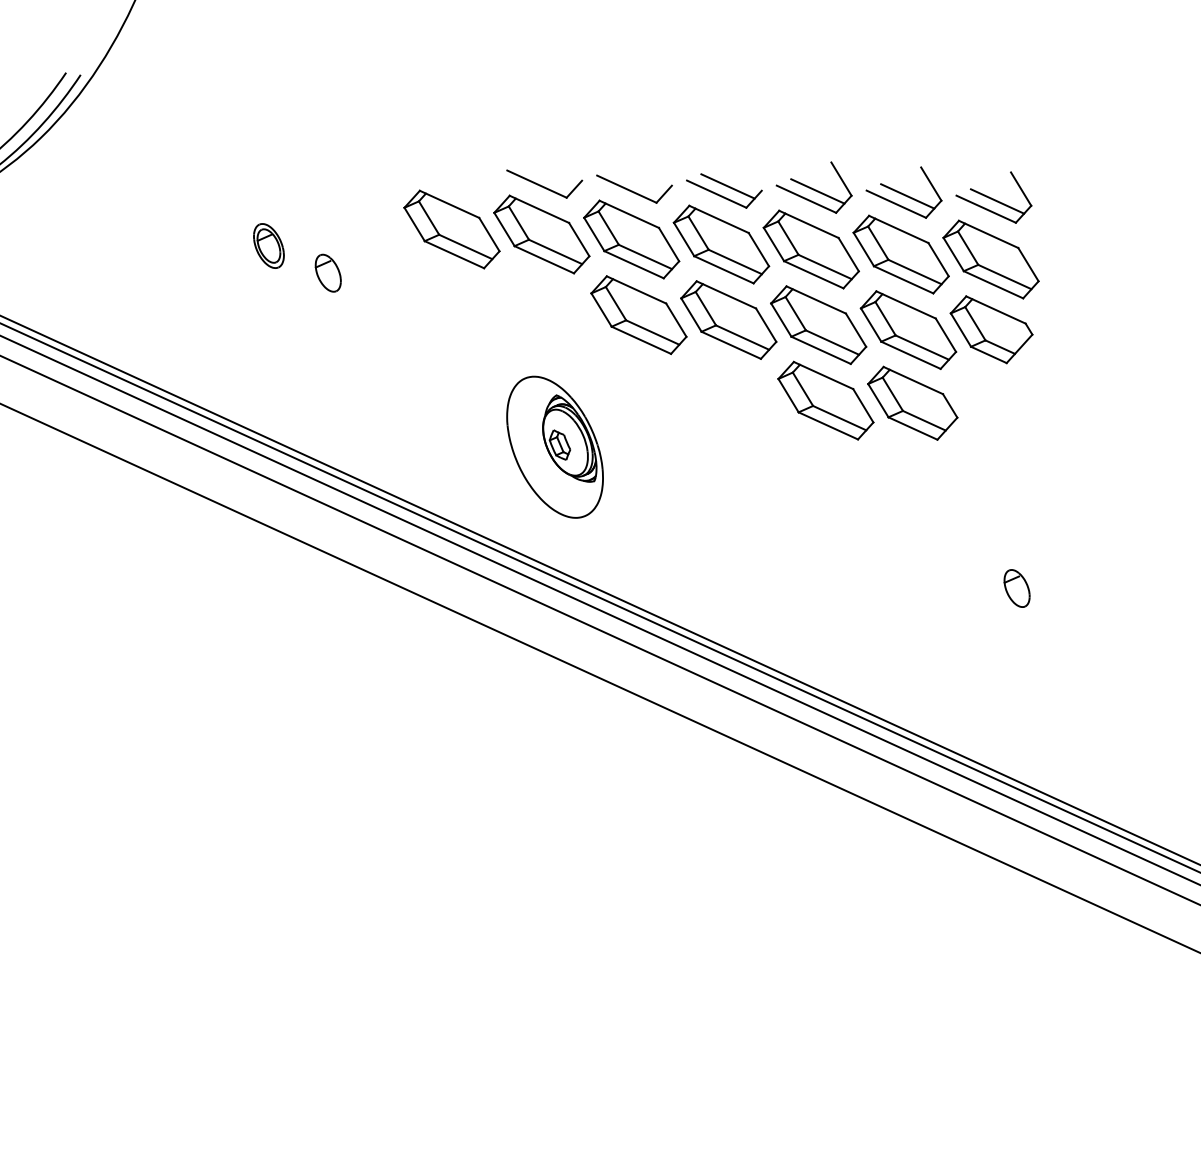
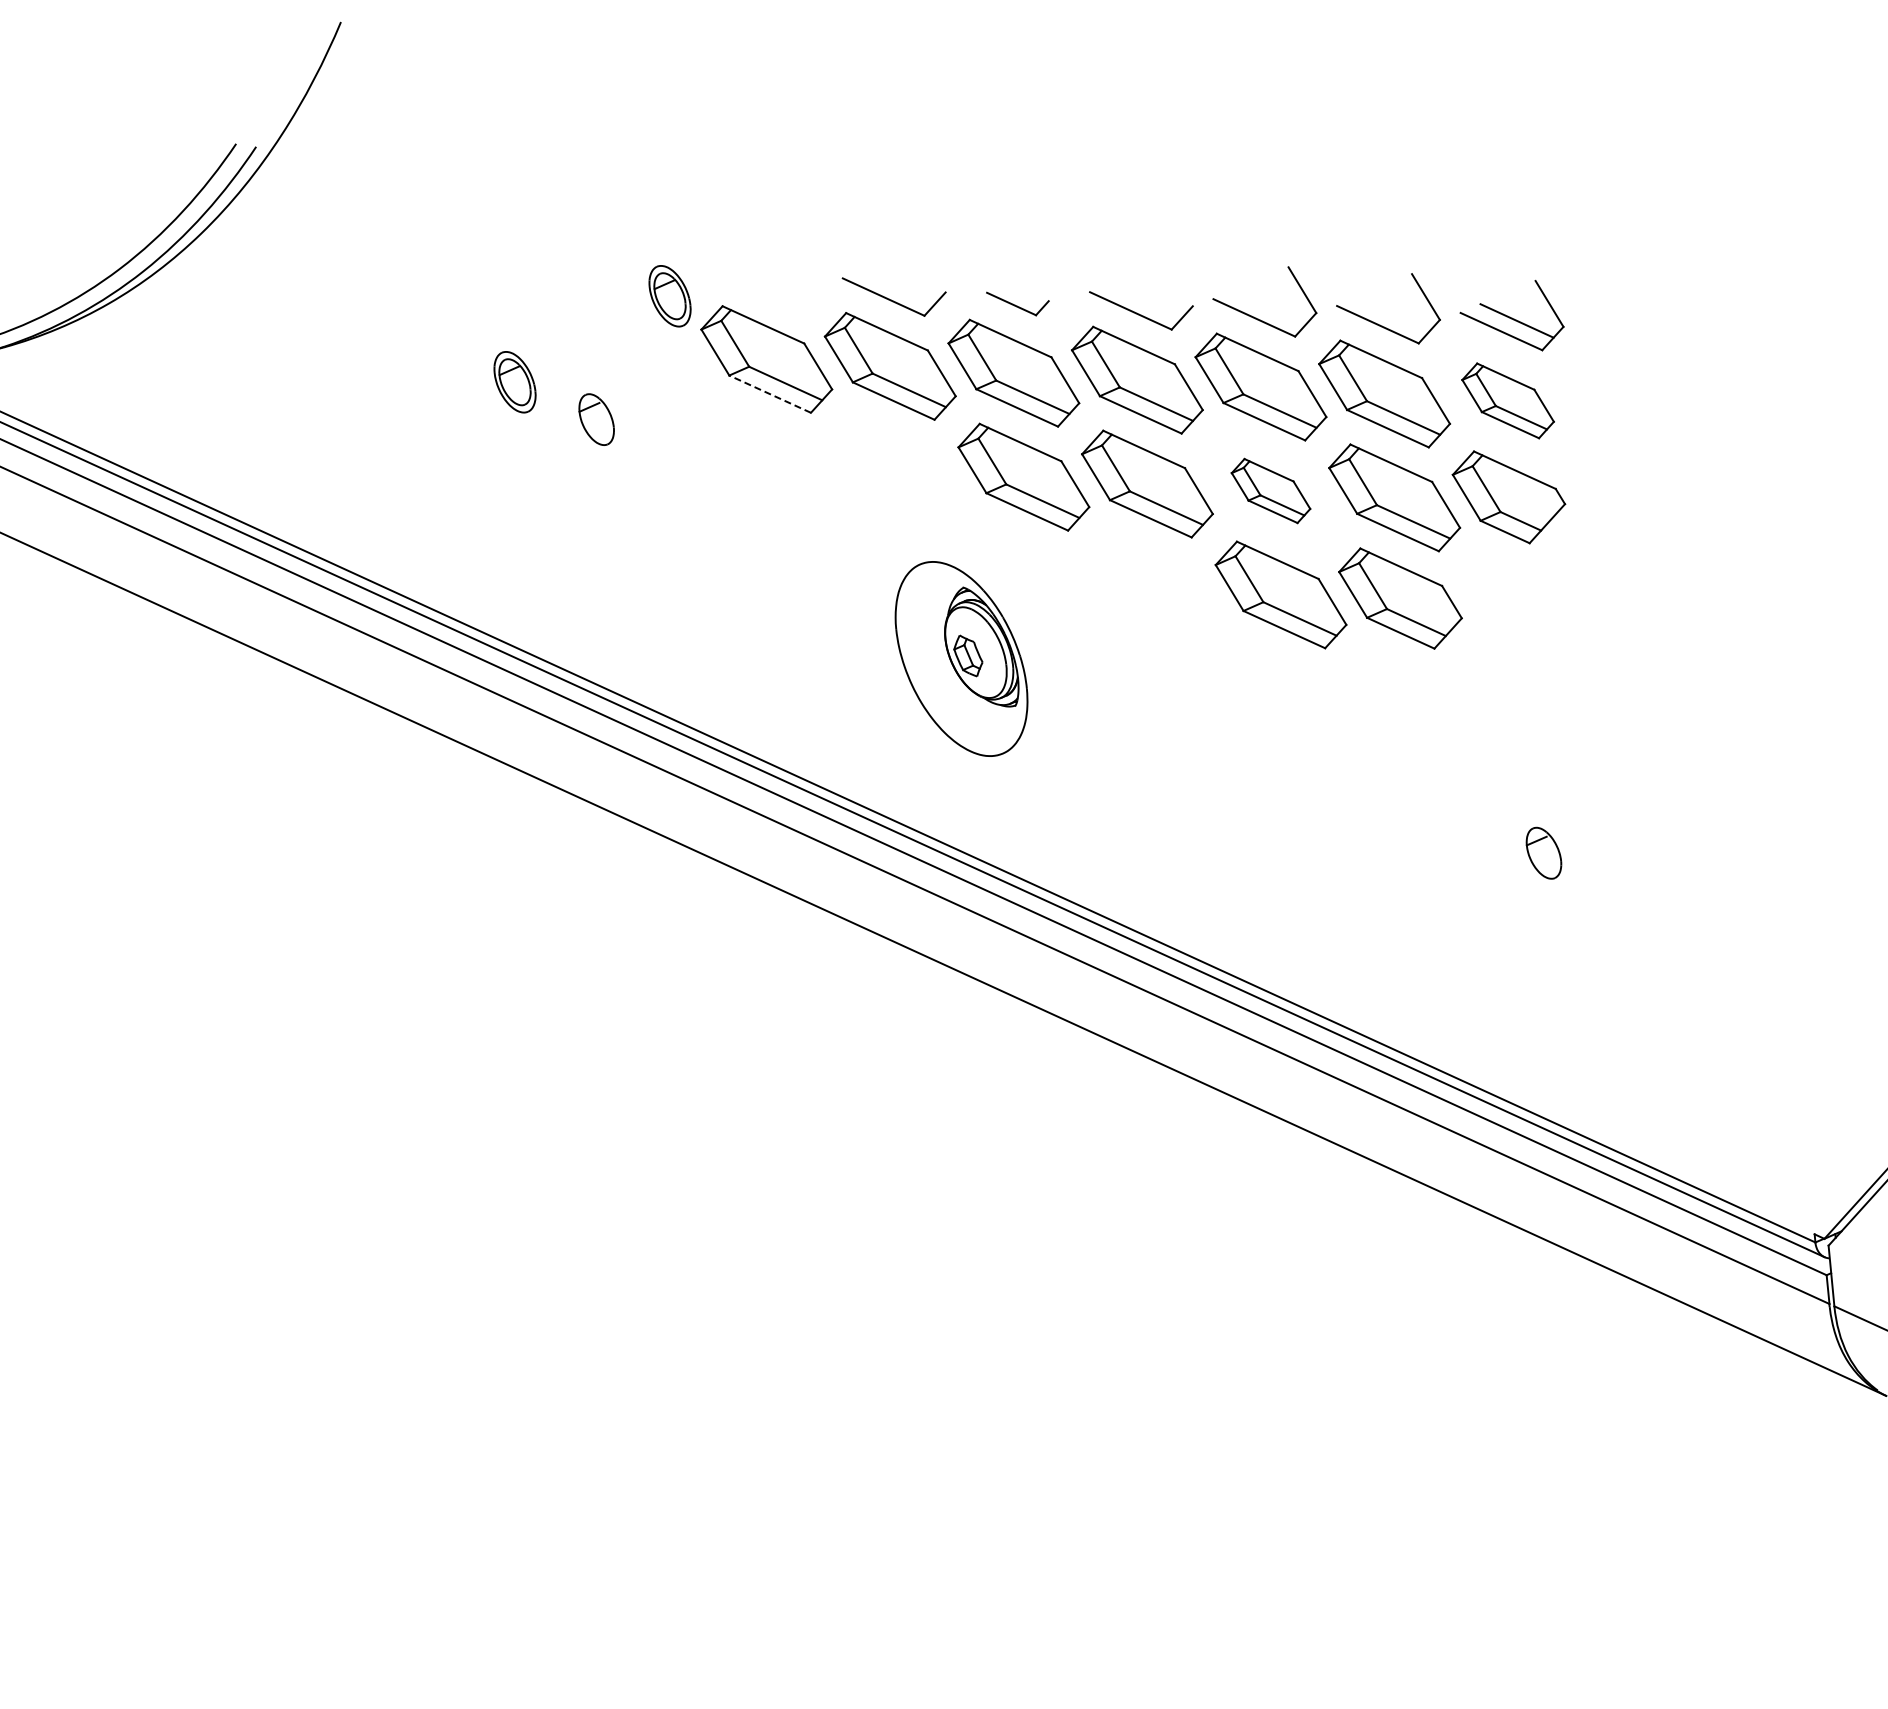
part: (381, 183) -> (669, 296), added
line: (728, 185) -> (1146, 299), removed
part: (634, 188) -> (1017, 303), size x0.6
line: (817, 190) -> (1269, 306), removed
line: (907, 196) -> (1393, 313), removed
line: (454, 254) -> (770, 394), solid -> dashed
part: (990, 259) -> (1507, 400), size x0.7
part: (818, 324) -> (1270, 490), size x0.6
part: (555, 446) -> (961, 658), moved

